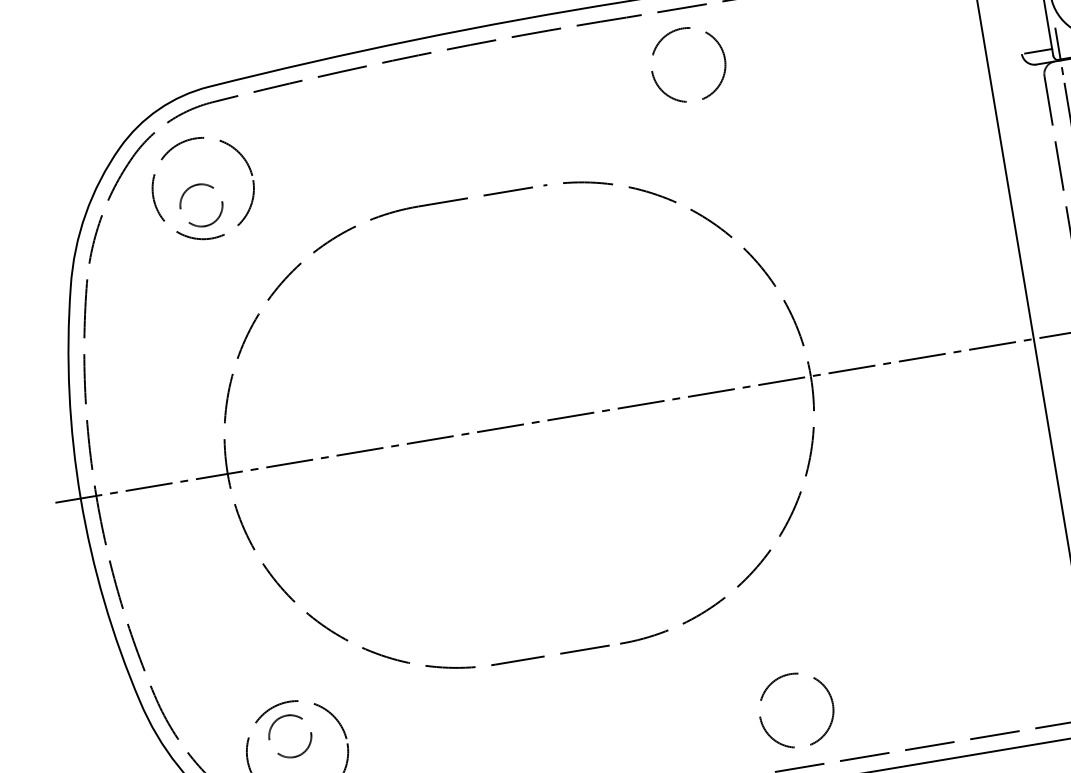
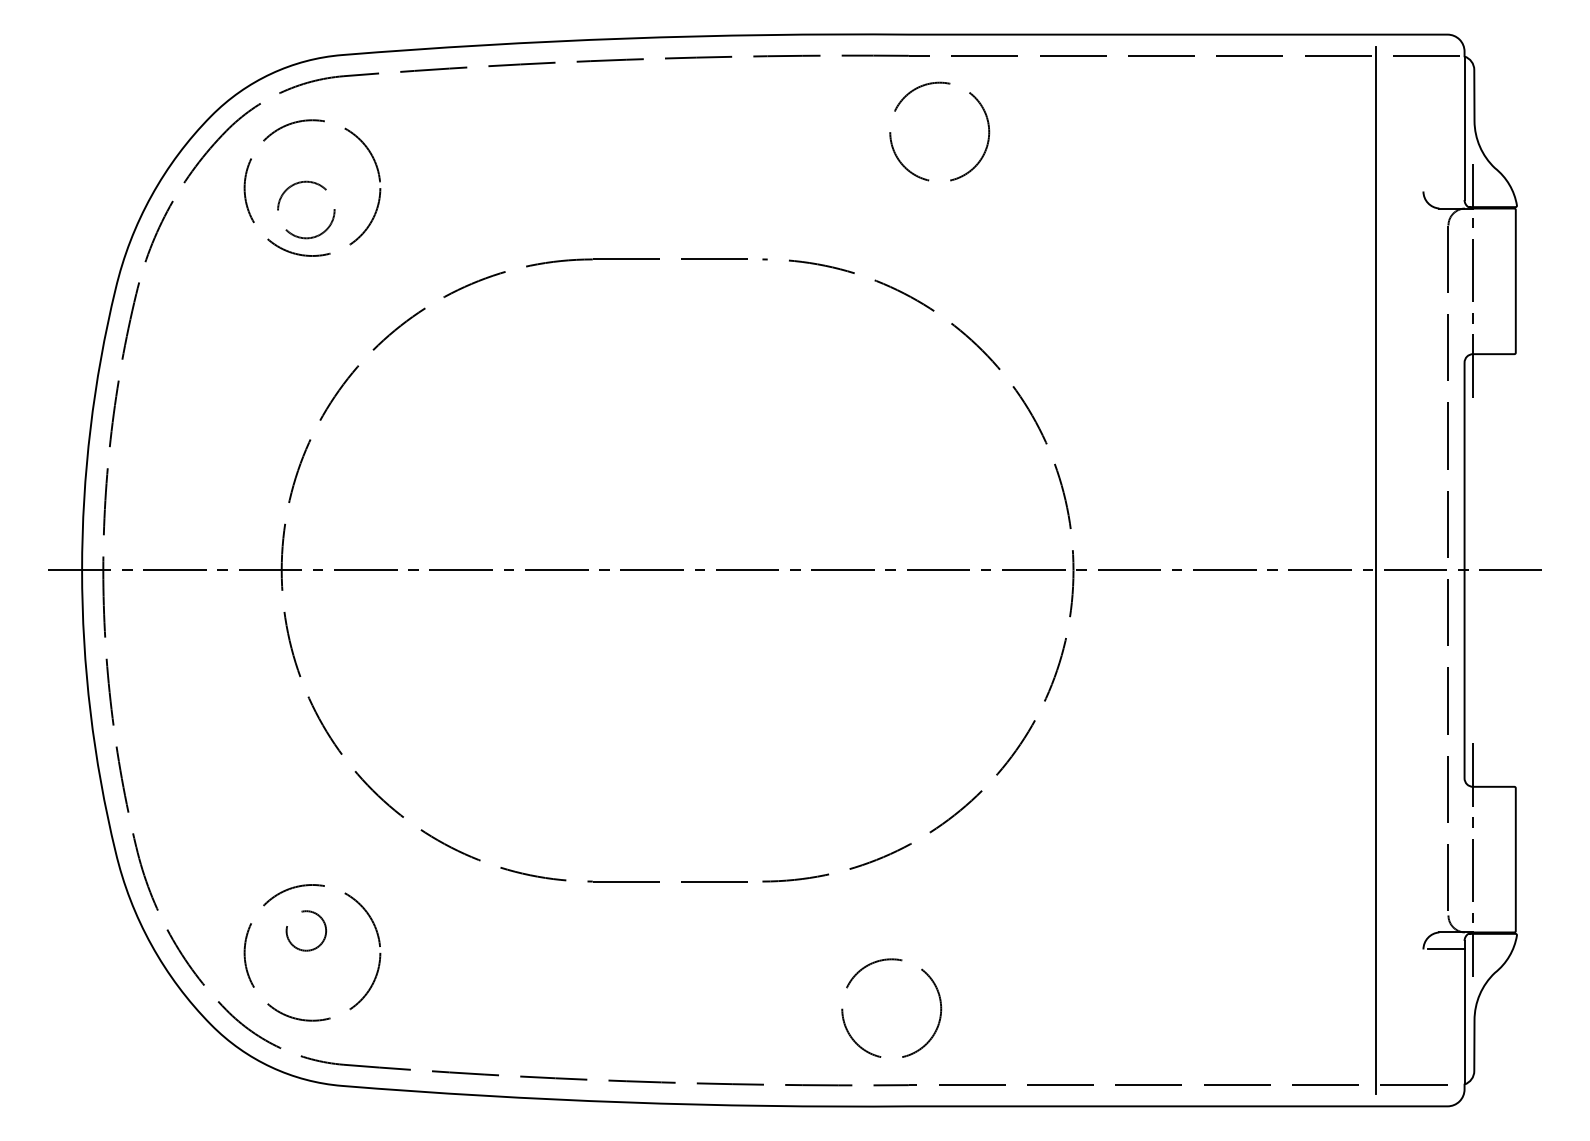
line: (1038, 51) -> (1445, 191), removed
circle: (688, 64) -> (939, 131), moved
circle: (796, 709) -> (891, 1007), moved
circle: (290, 736) -> (306, 930), size x0.7

